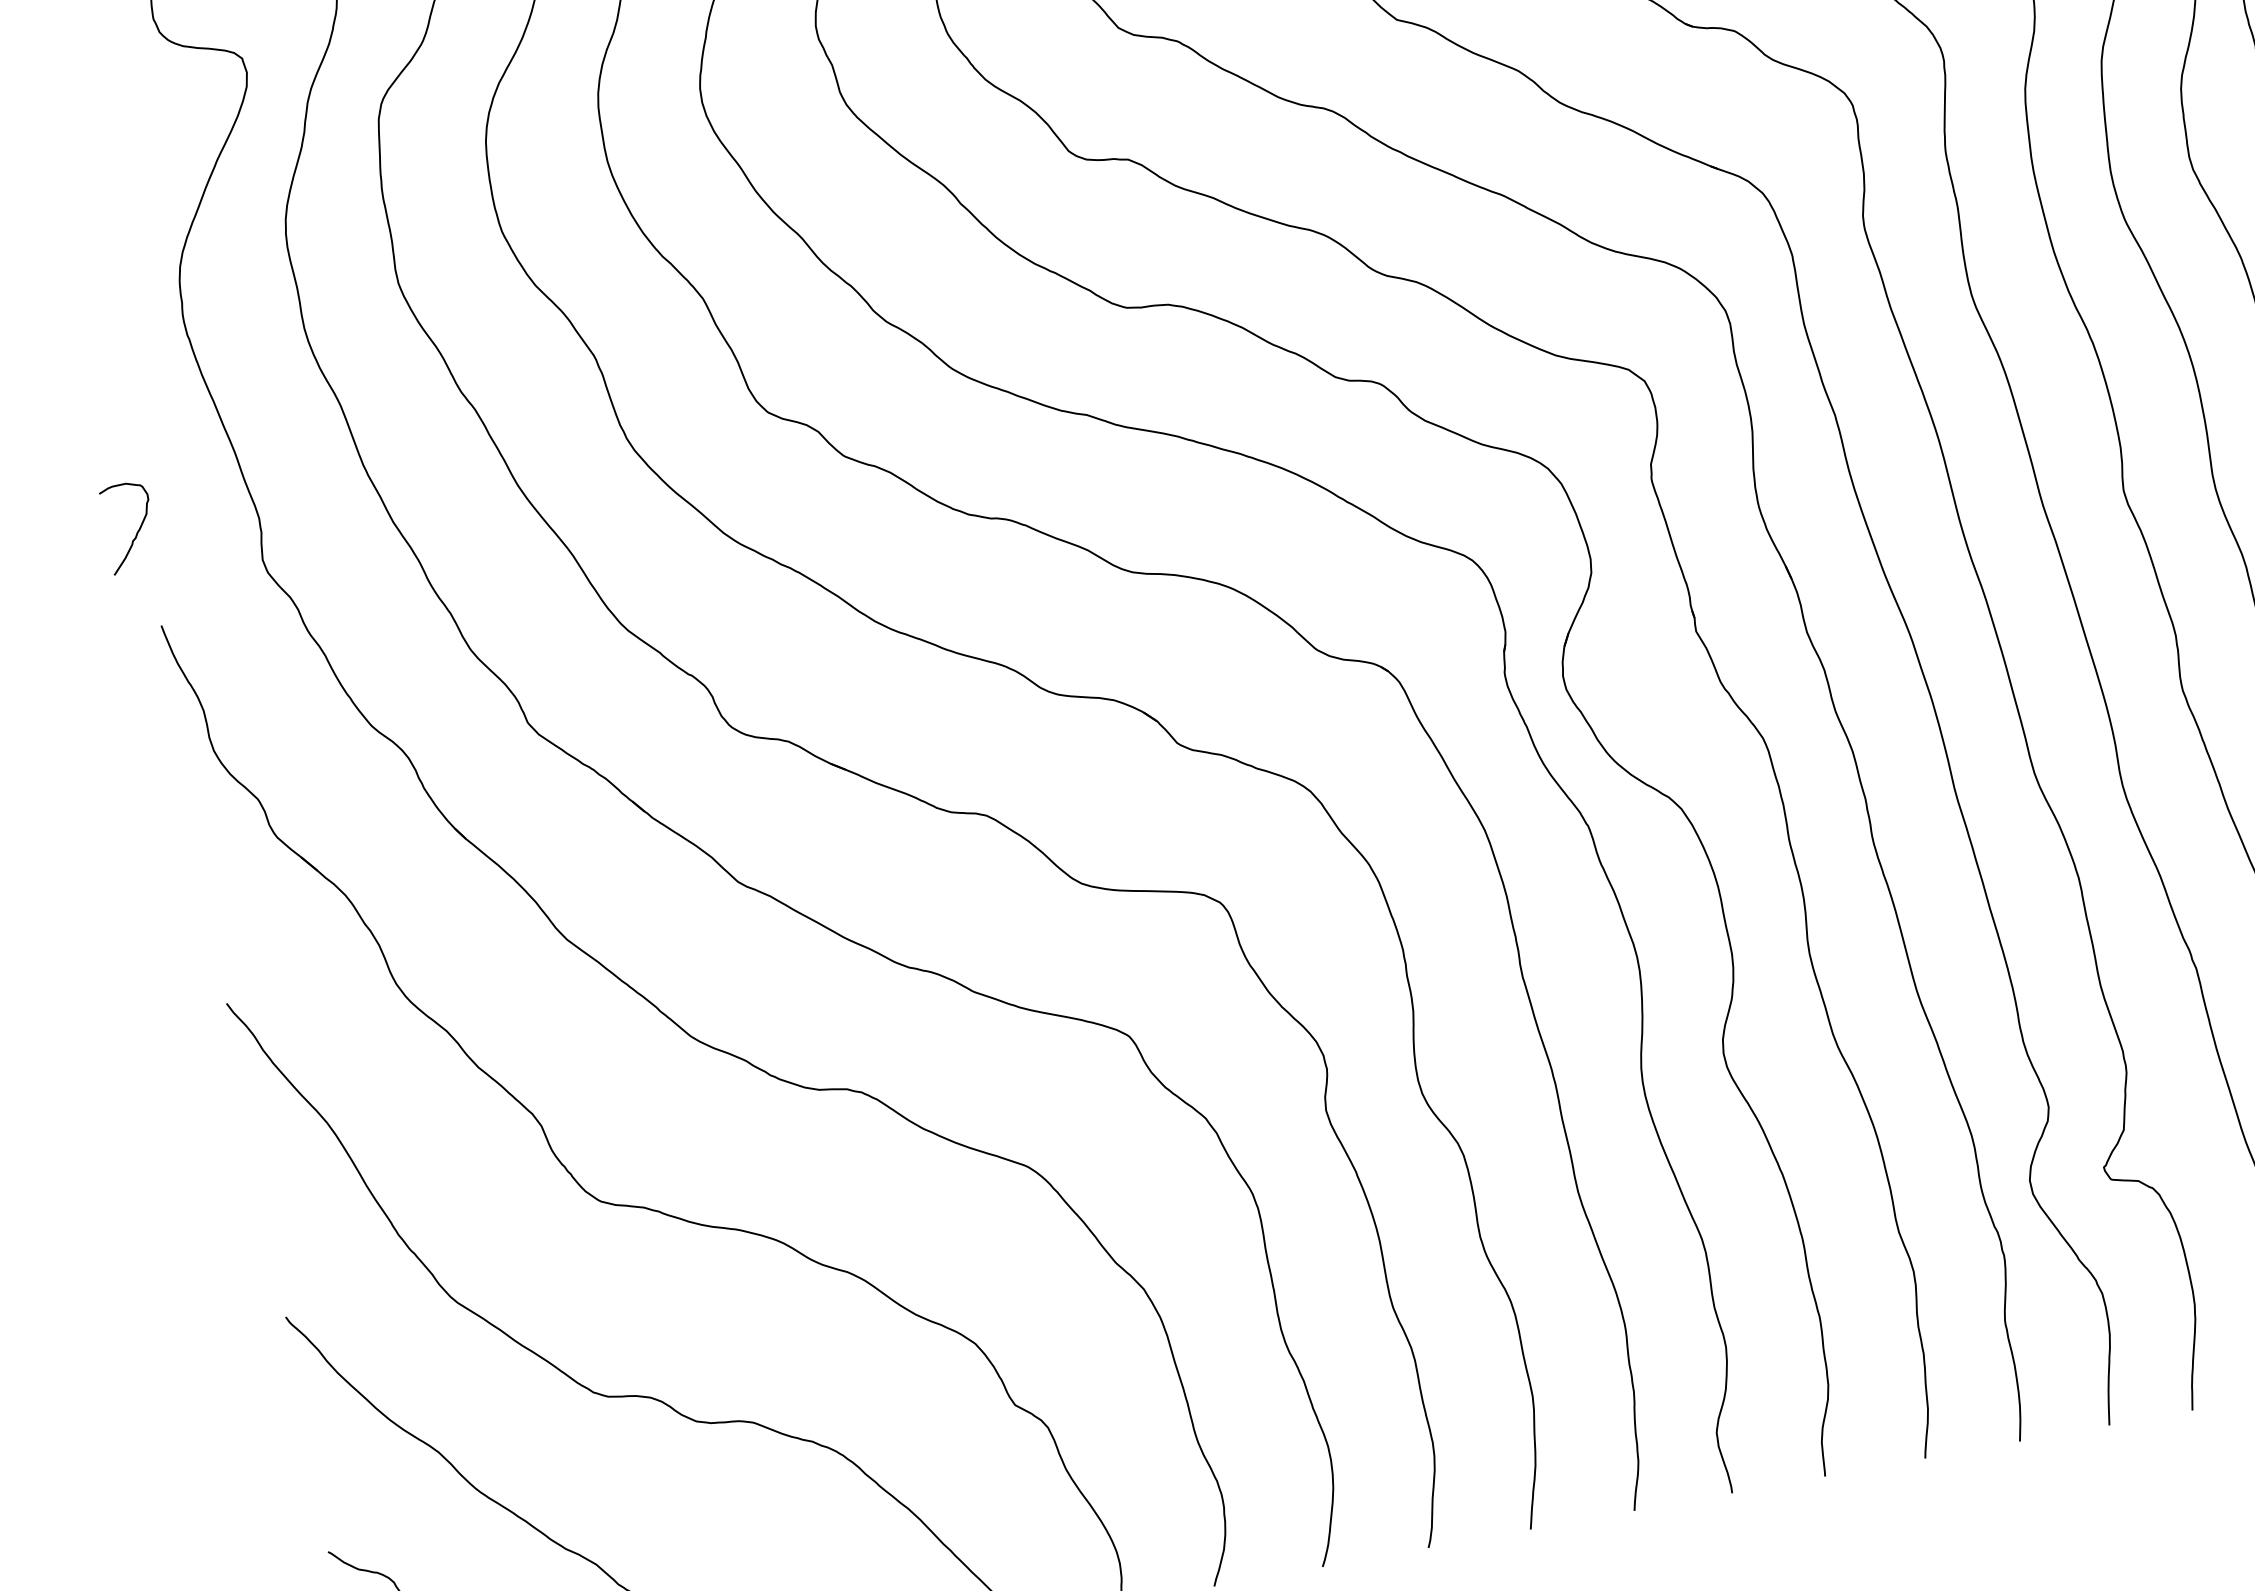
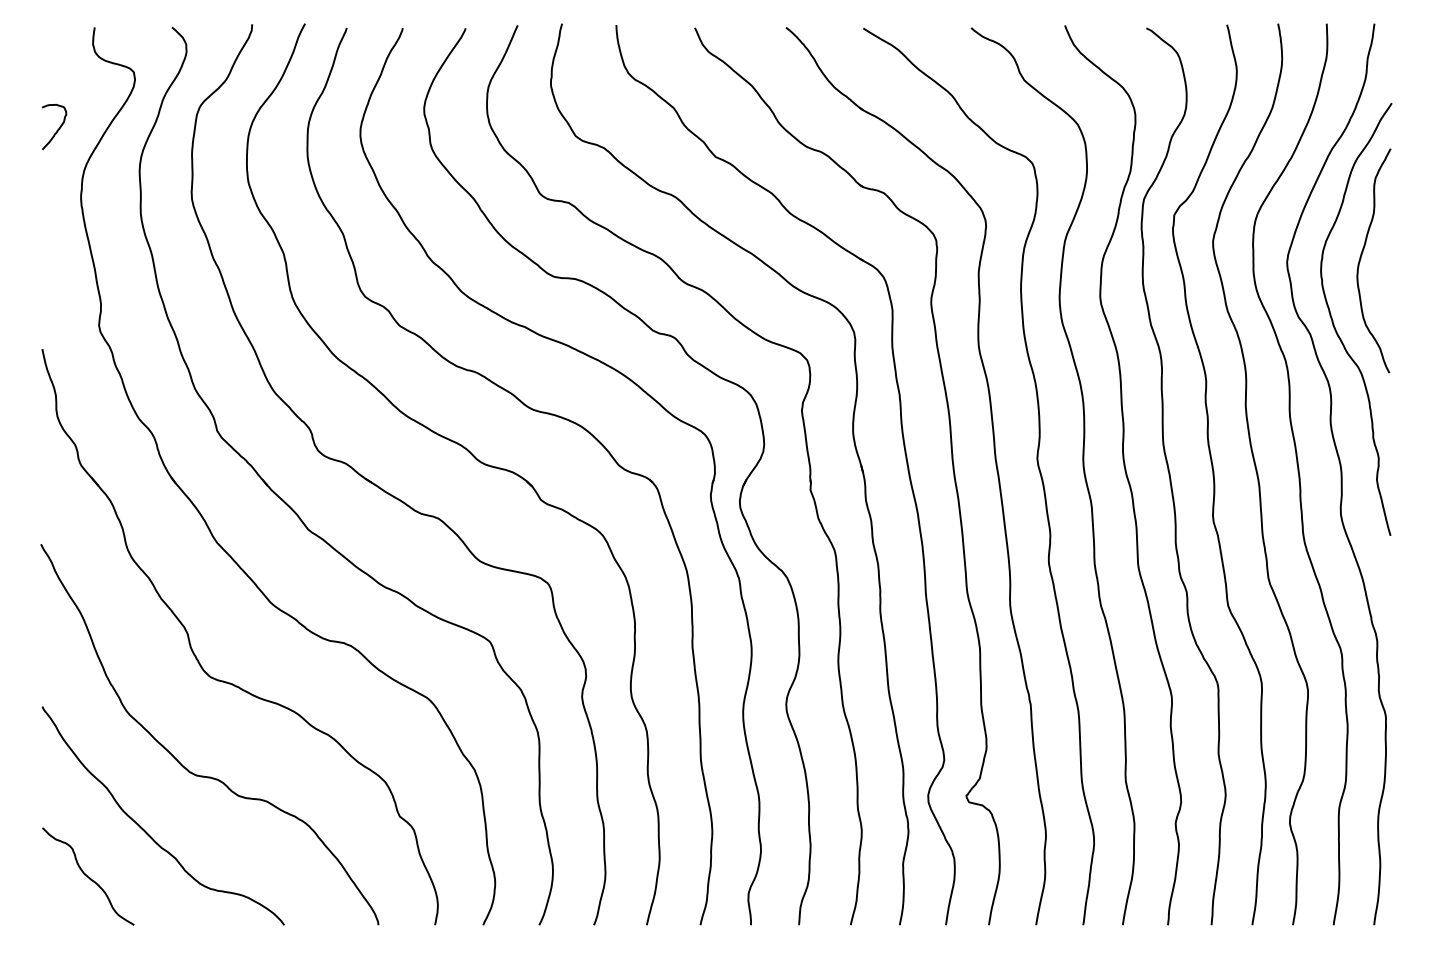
curve: (136, 531) -> (57, 129), moved

